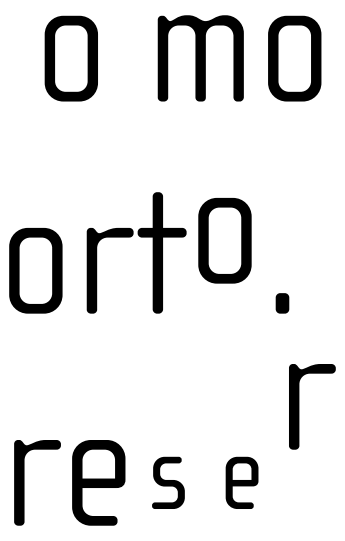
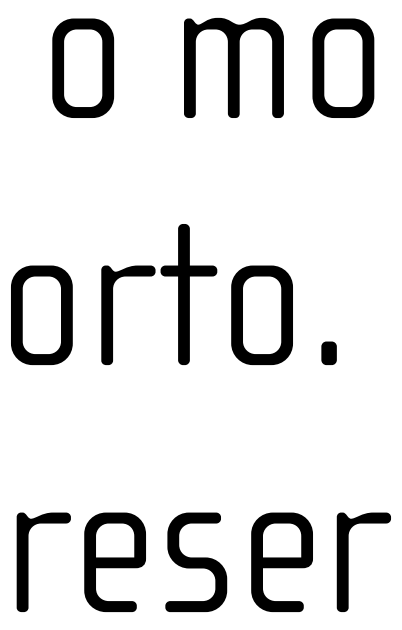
part: (224, 240) -> (261, 315), moved
part: (299, 406) -> (348, 561), moved
part: (168, 482) -> (196, 561), size x1.67
part: (241, 482) -> (281, 561), size x1.67

